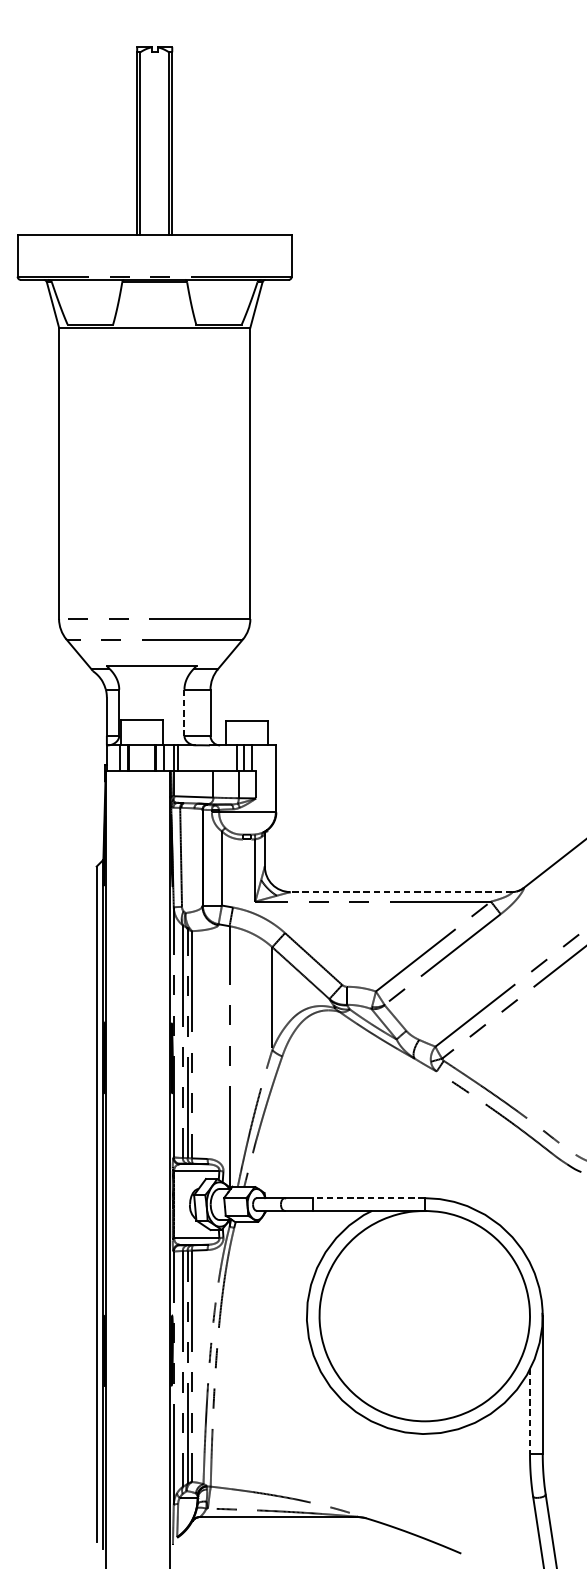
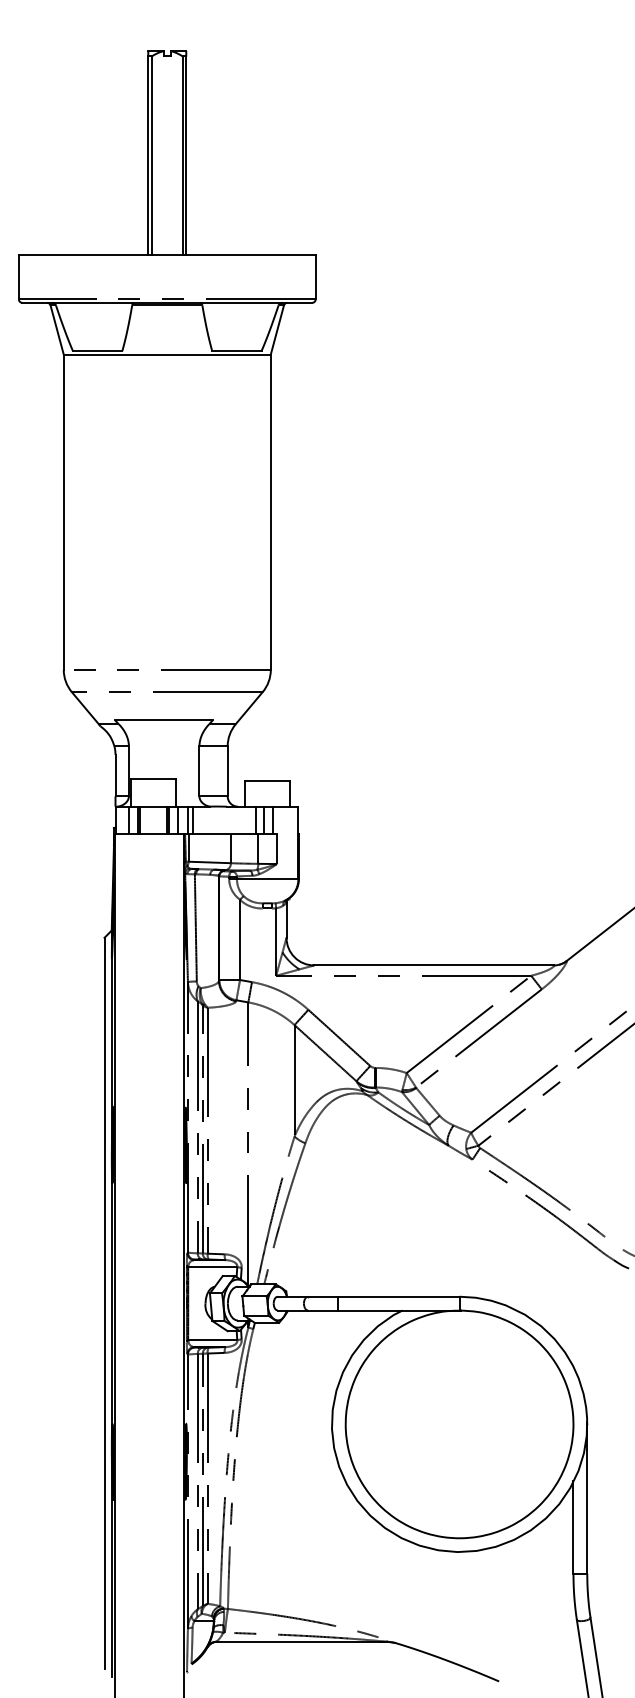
line: (184, 712) -> (199, 771), dashed -> solid
line: (401, 892) -> (434, 965), dashed -> solid
line: (368, 1197) -> (398, 1296), dashed -> solid
line: (530, 1412) -> (573, 1528), dashed -> solid

